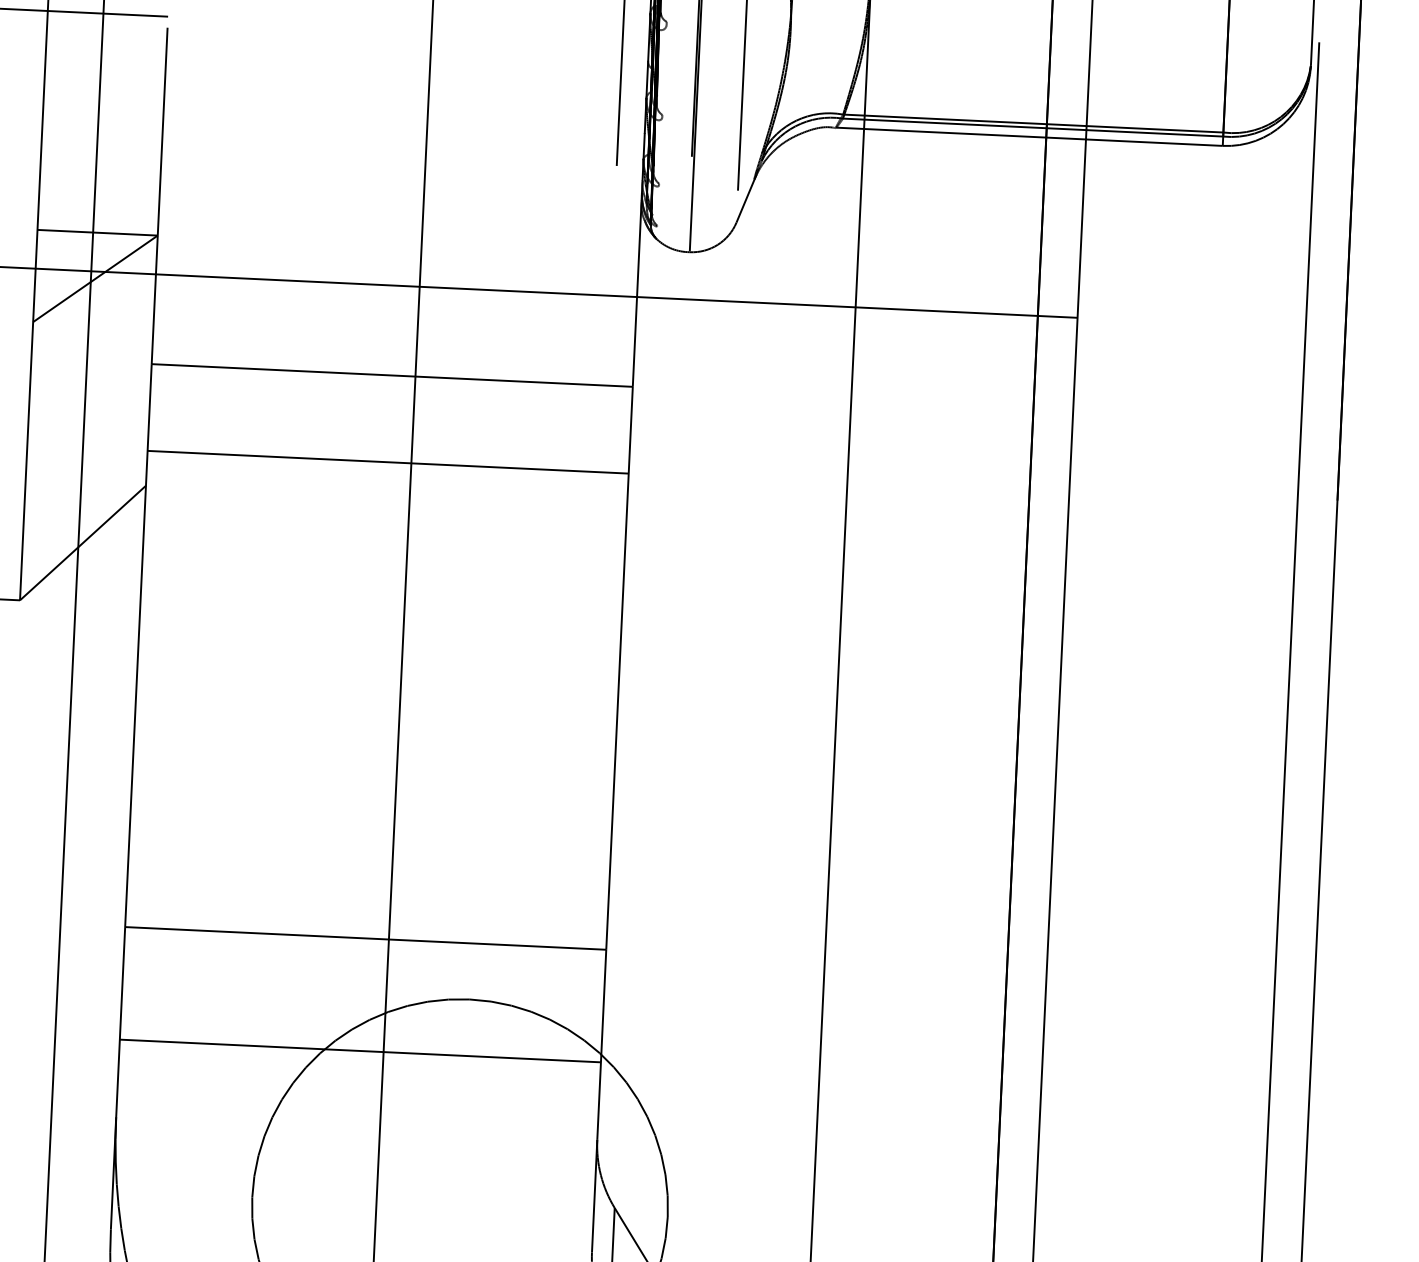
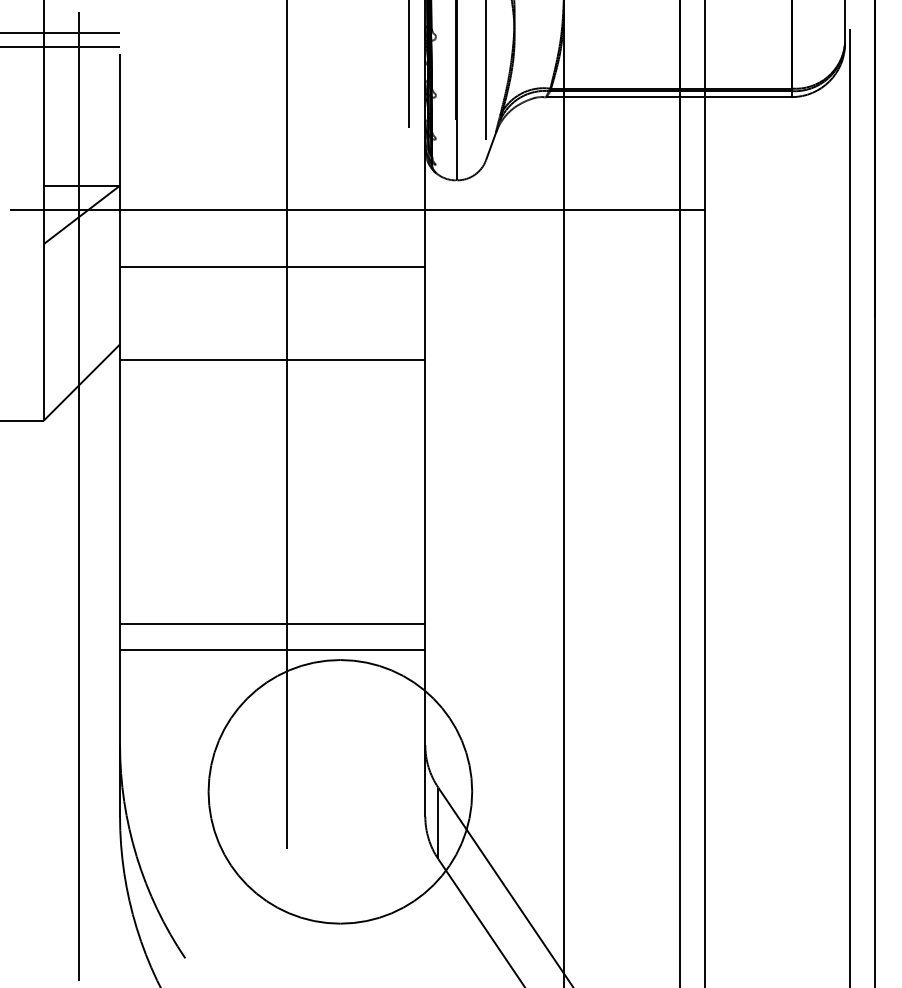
line: (387, 462) -> (272, 360), moved
line: (360, 1050) -> (272, 649), moved

